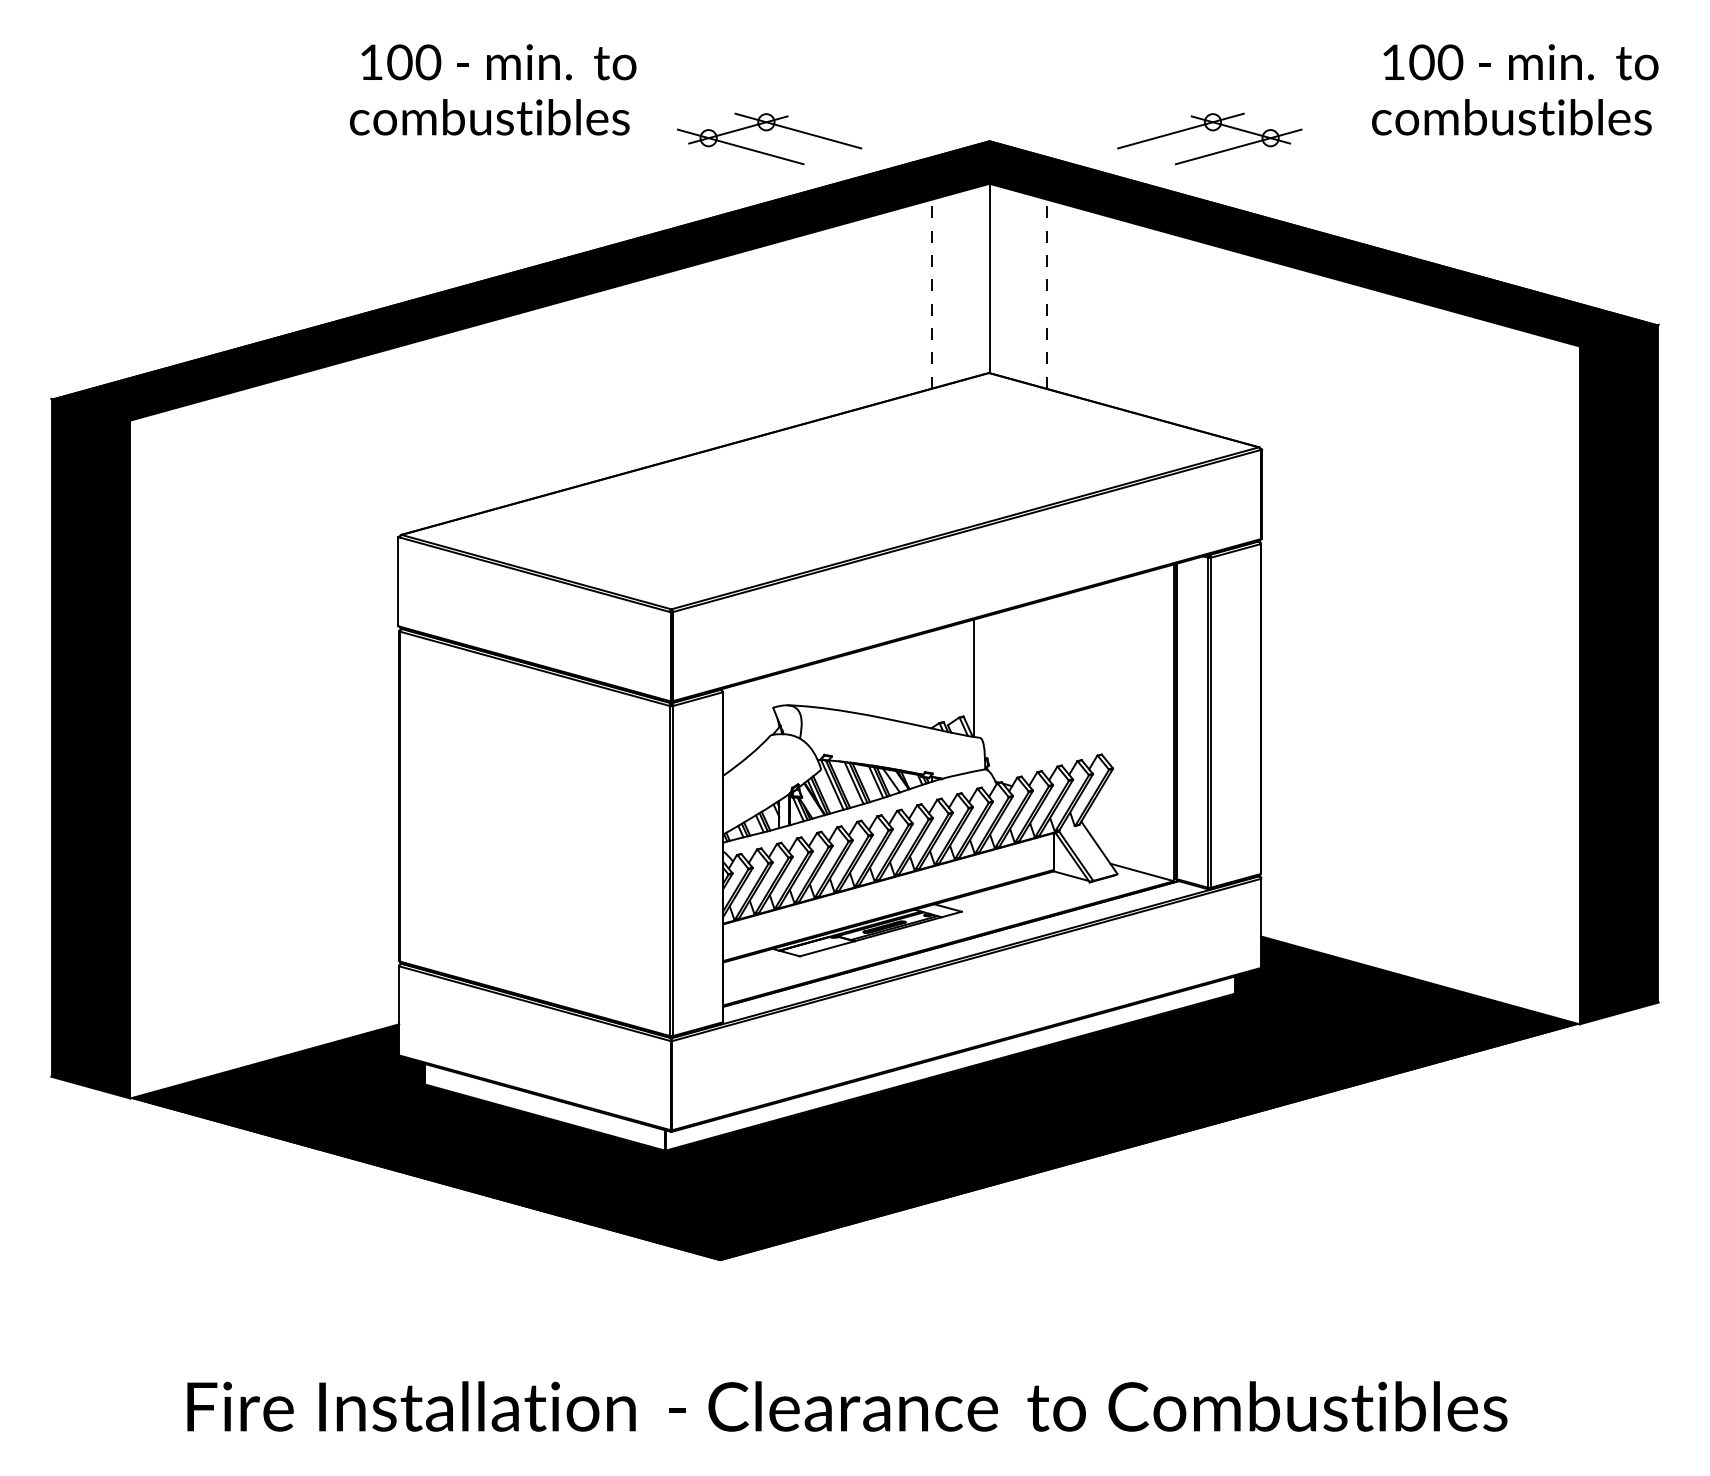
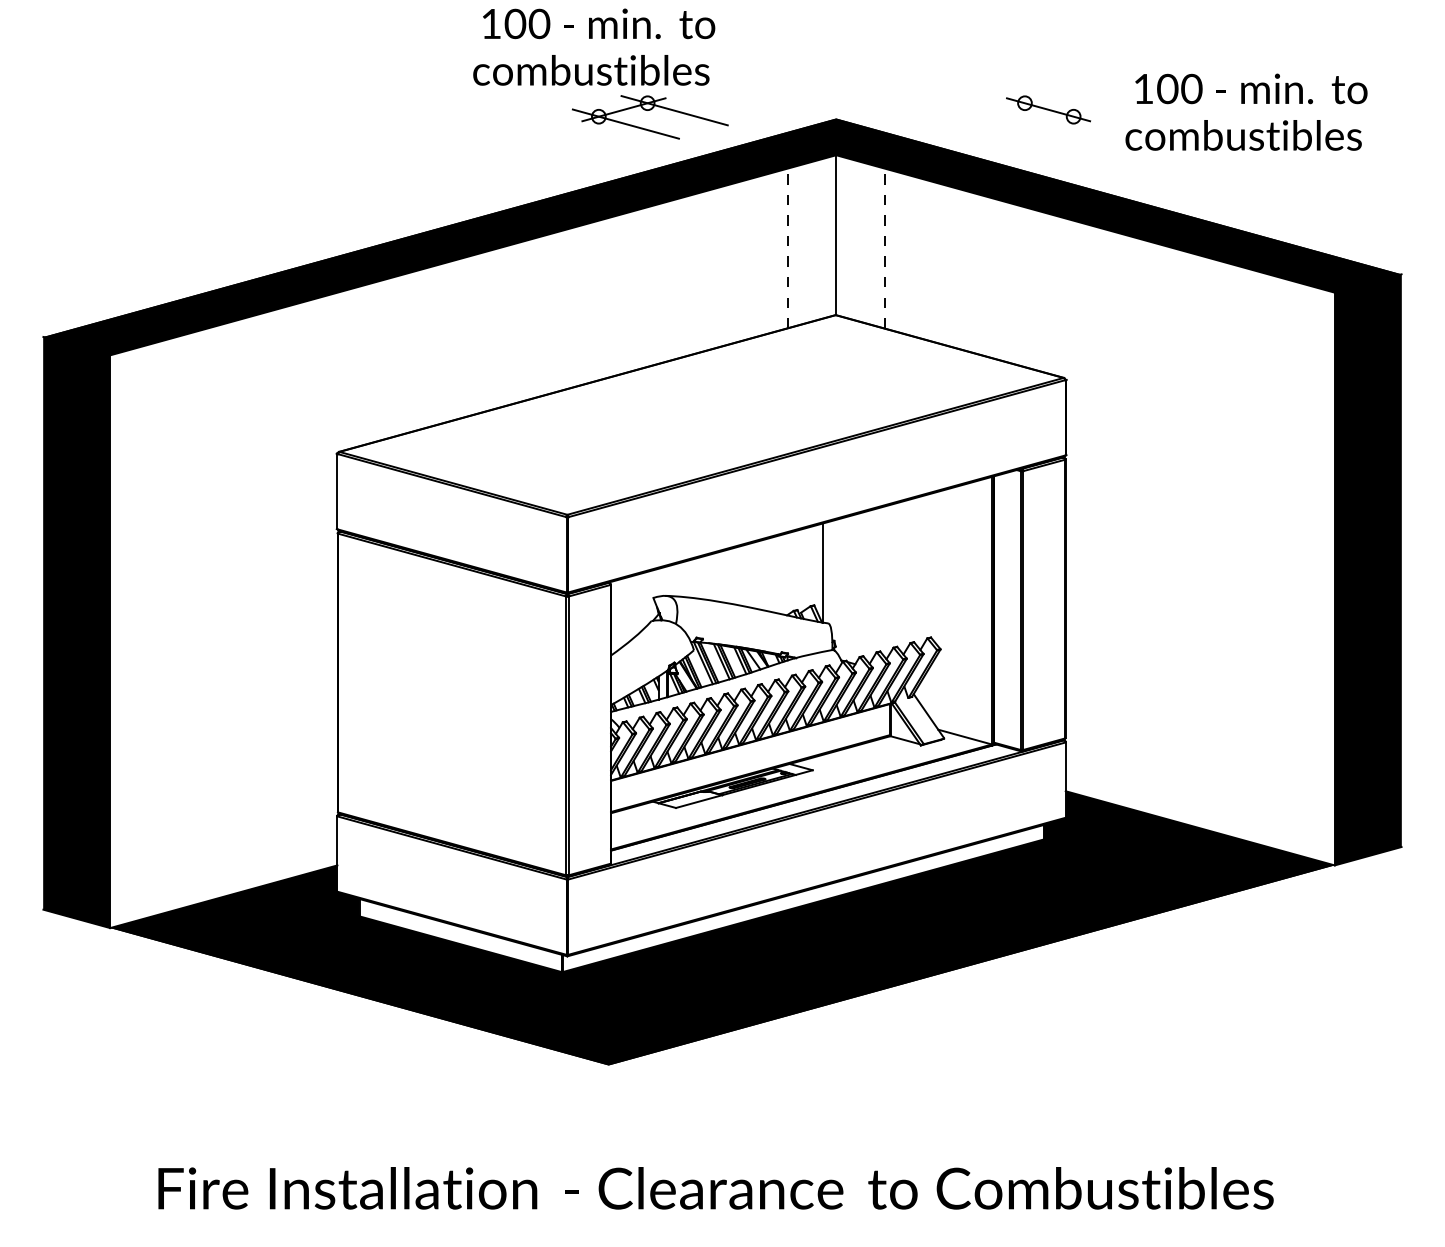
text: (493, 89) -> (594, 46), moved
text: (1515, 89) -> (1246, 111), moved
line: (1180, 130) -> (997, 110), removed
line: (1238, 146) -> (1046, 123), removed

